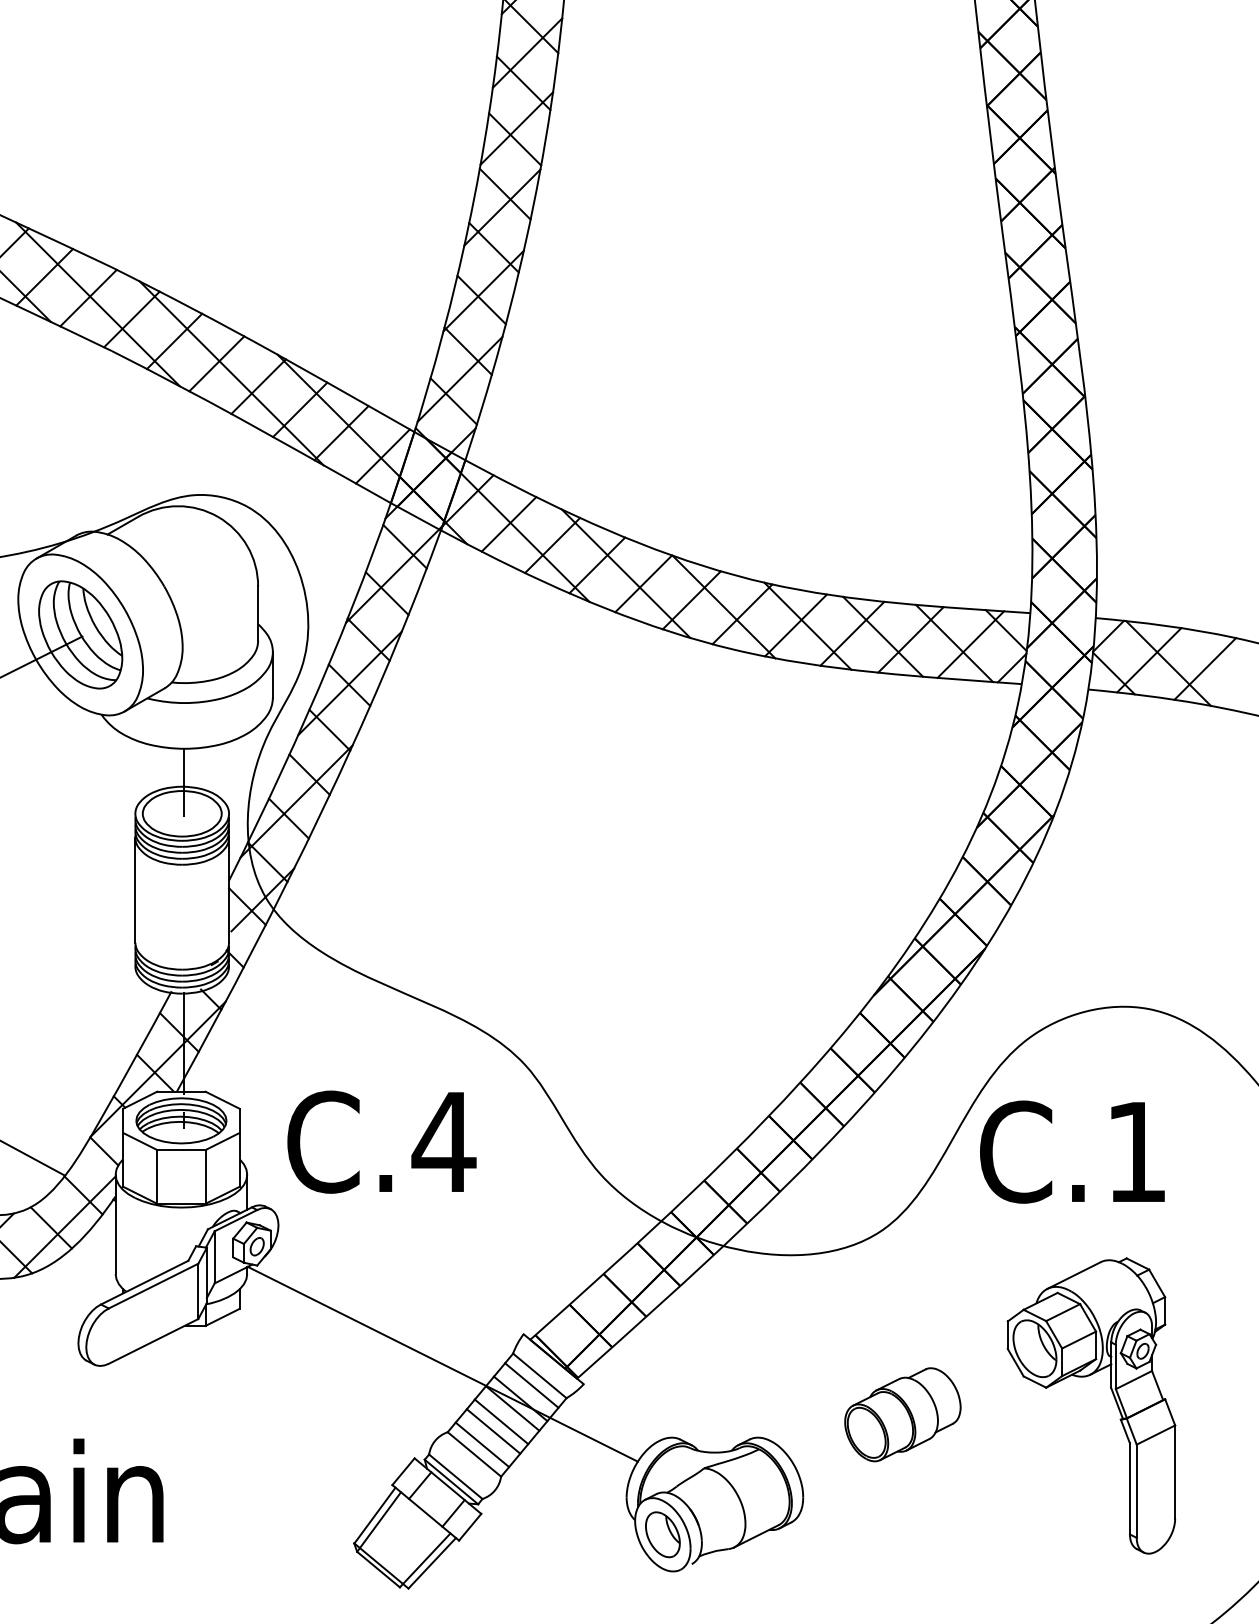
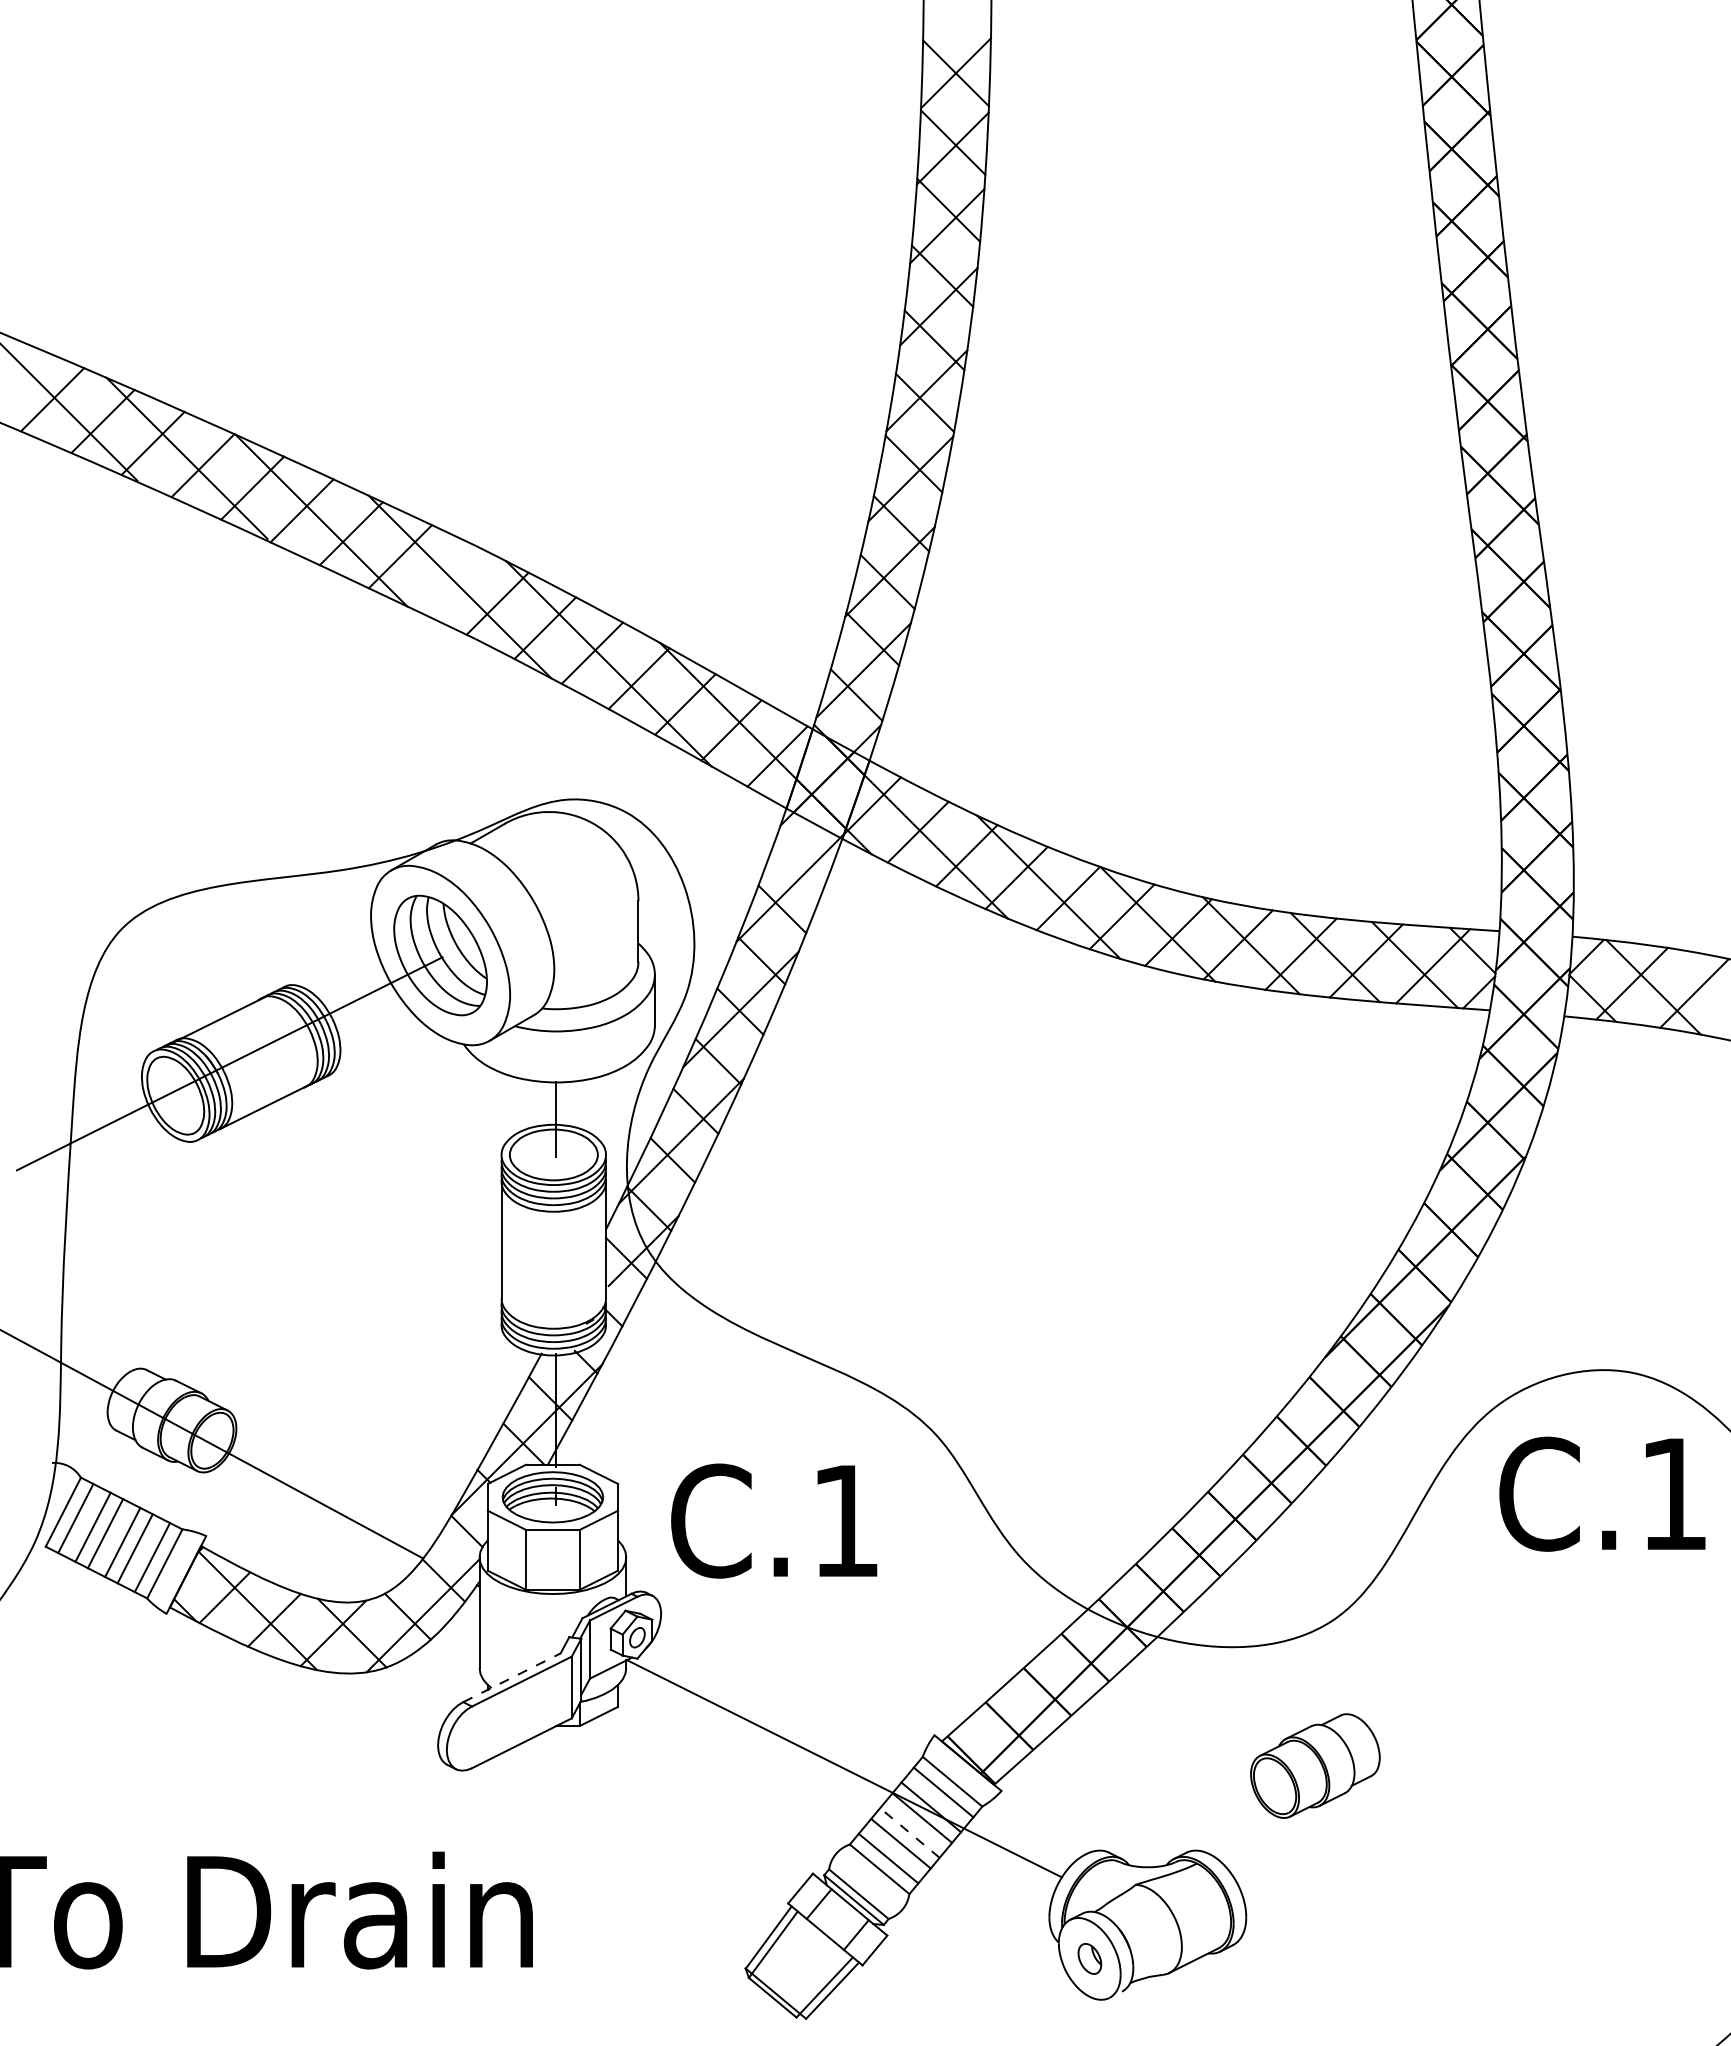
line: (87, 297) -> (448, 579), removed
line: (404, 546) -> (801, 856), removed
text: (443, 1141) -> (845, 1520), C.4 -> C.1
text: (1072, 1151) -> (1602, 1493), moved
line: (145, 1282) -> (512, 1677), solid -> dashed
part: (1112, 1395) -> (1591, 1803), removed
part: (902, 1414) -> (1315, 1765), moved
line: (501, 1421) -> (909, 1832), solid -> dashed
part: (662, 1534) -> (1089, 1958), size x0.6

